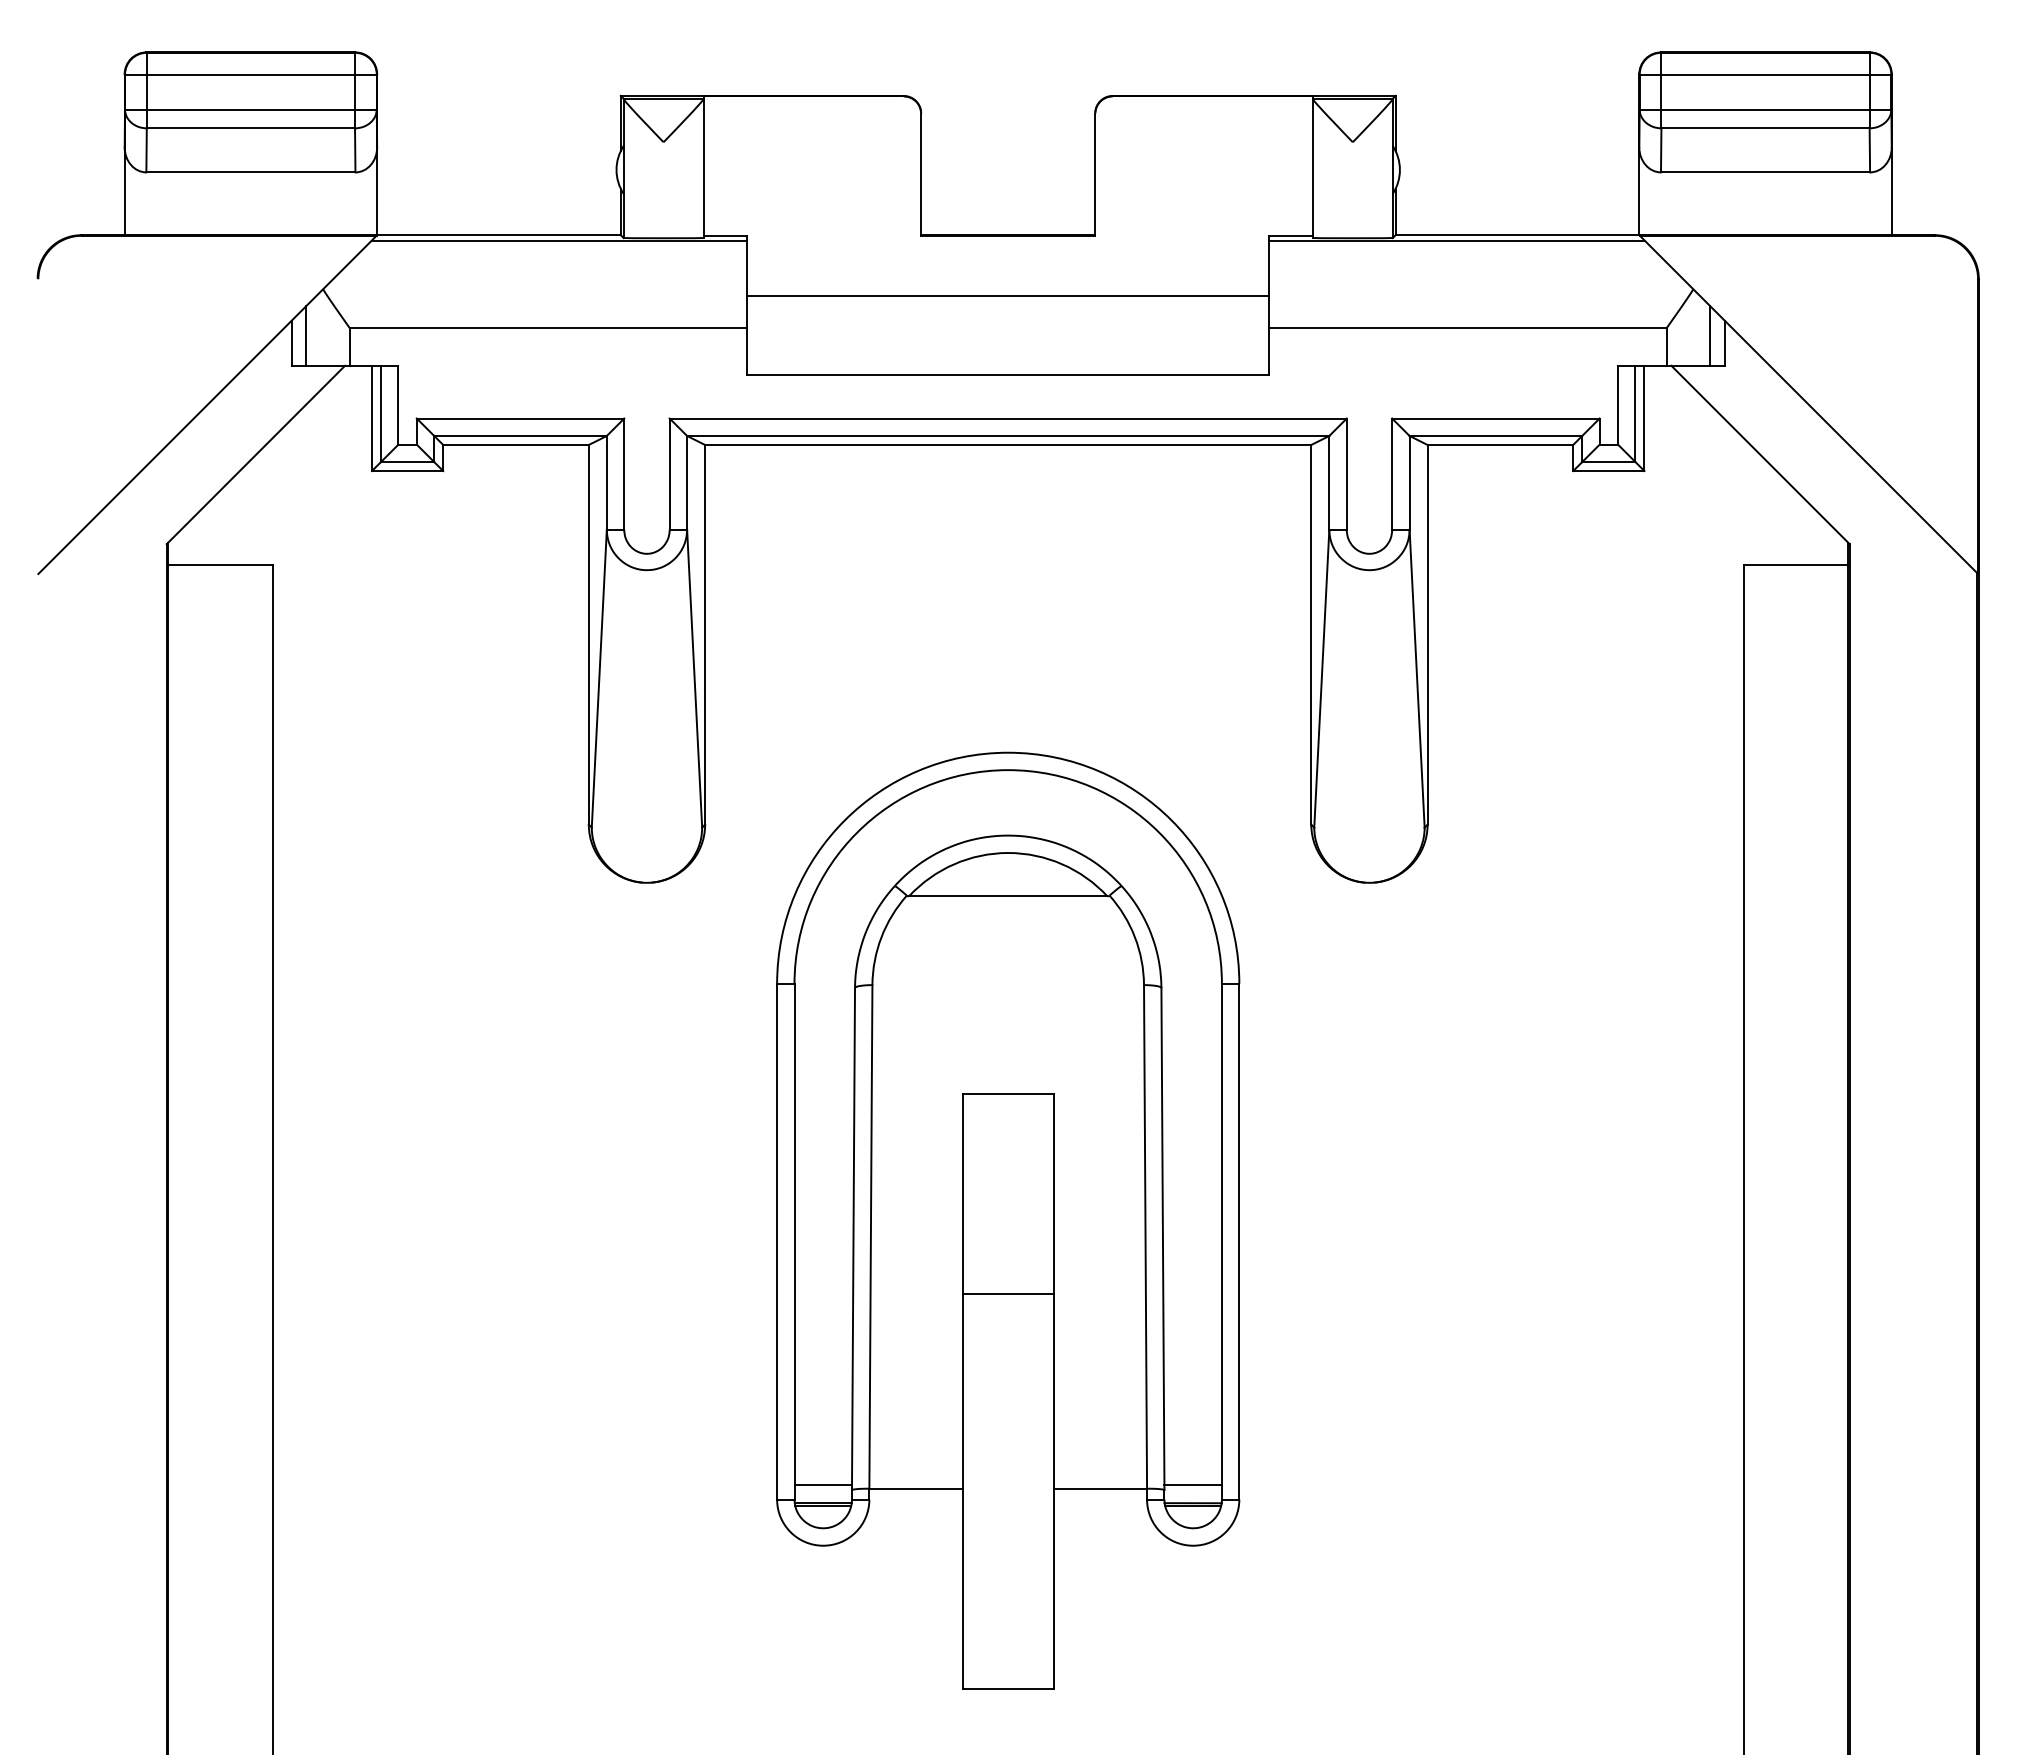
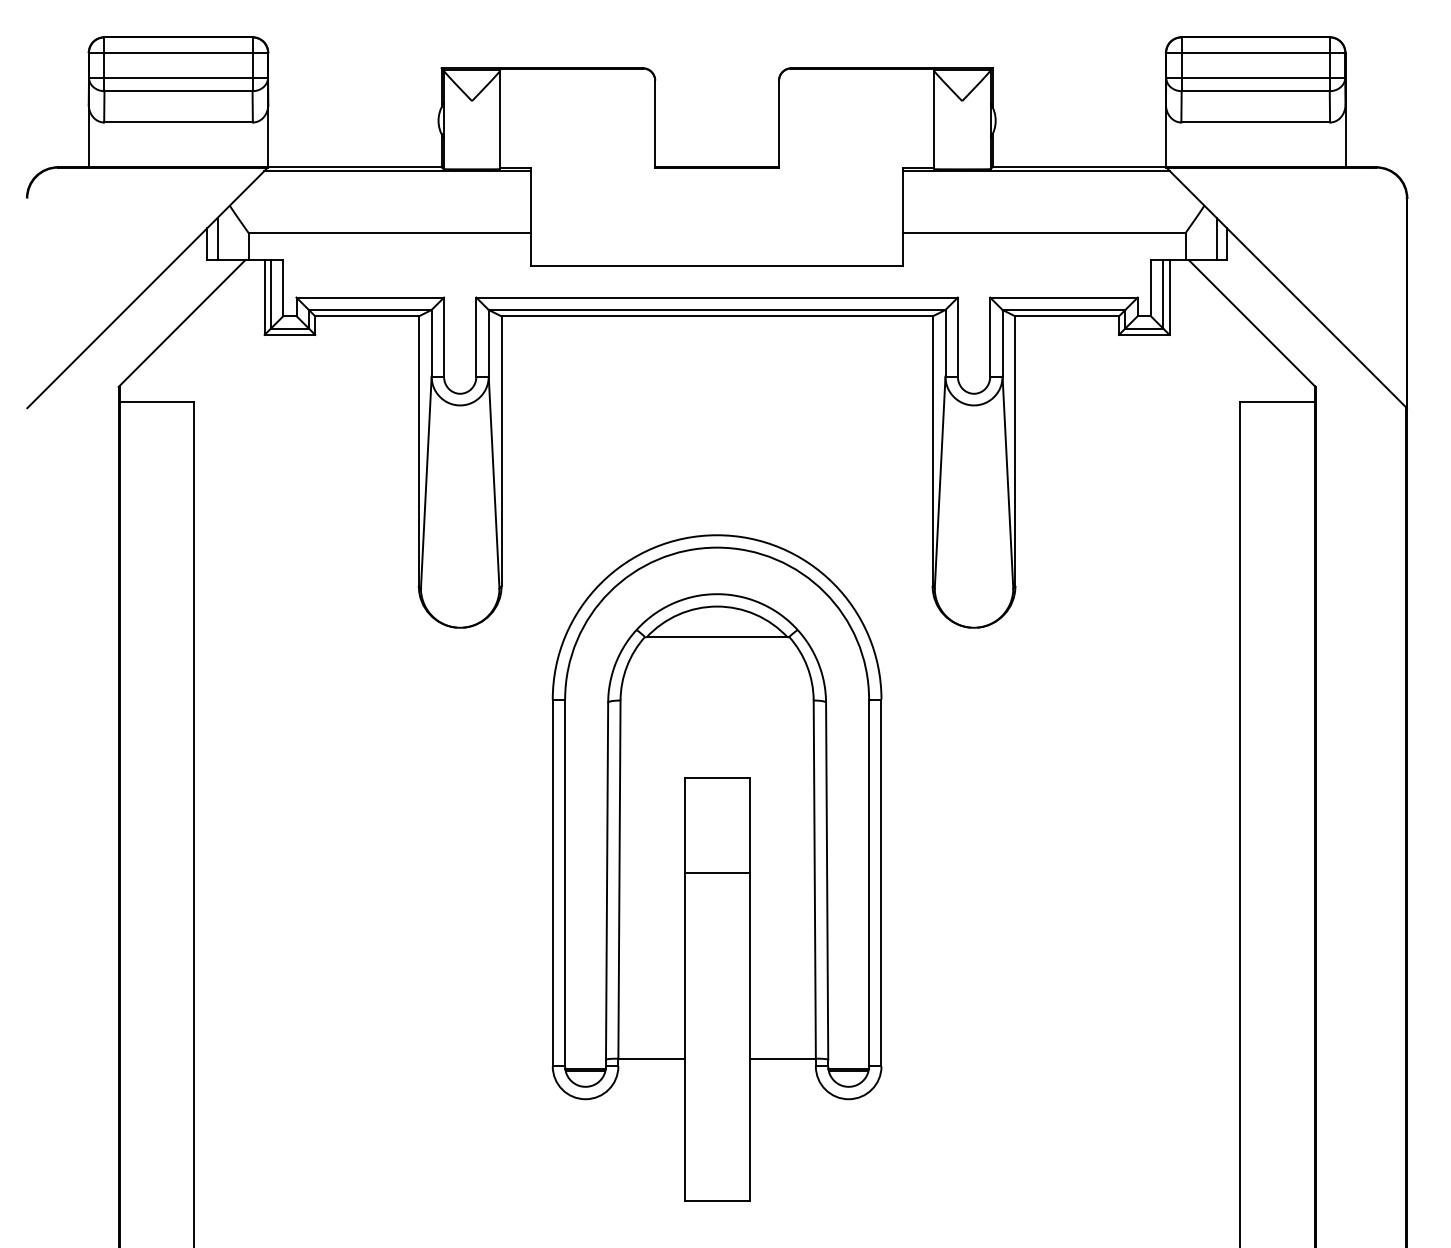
line: (1008, 296) -> (717, 210), removed
line: (1007, 1294) -> (716, 872), moved
line: (822, 1485) -> (585, 1056), removed
line: (1192, 1485) -> (848, 1056), removed

